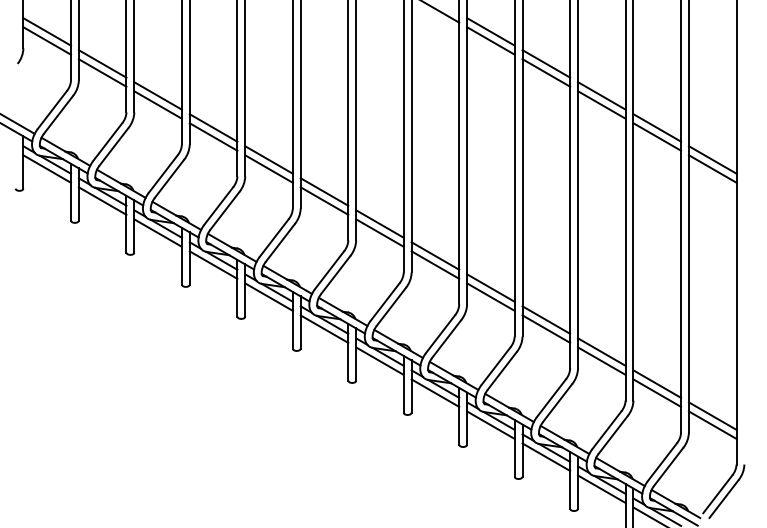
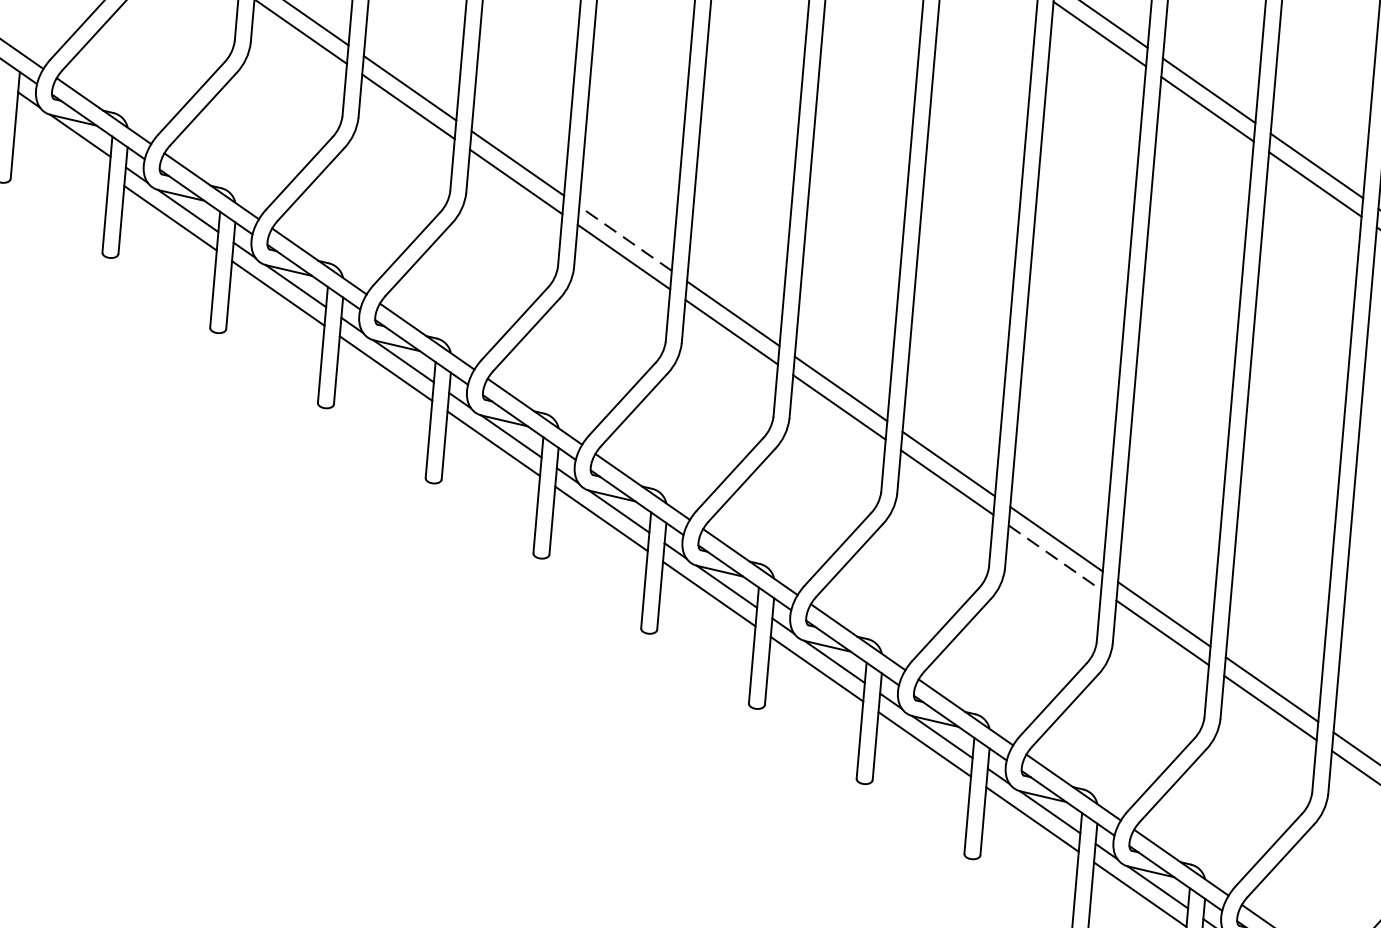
line: (47, 168) -> (63, 142), removed
line: (324, 191) -> (625, 237), solid -> dashed
line: (546, 329) -> (1055, 558), solid -> dashed

